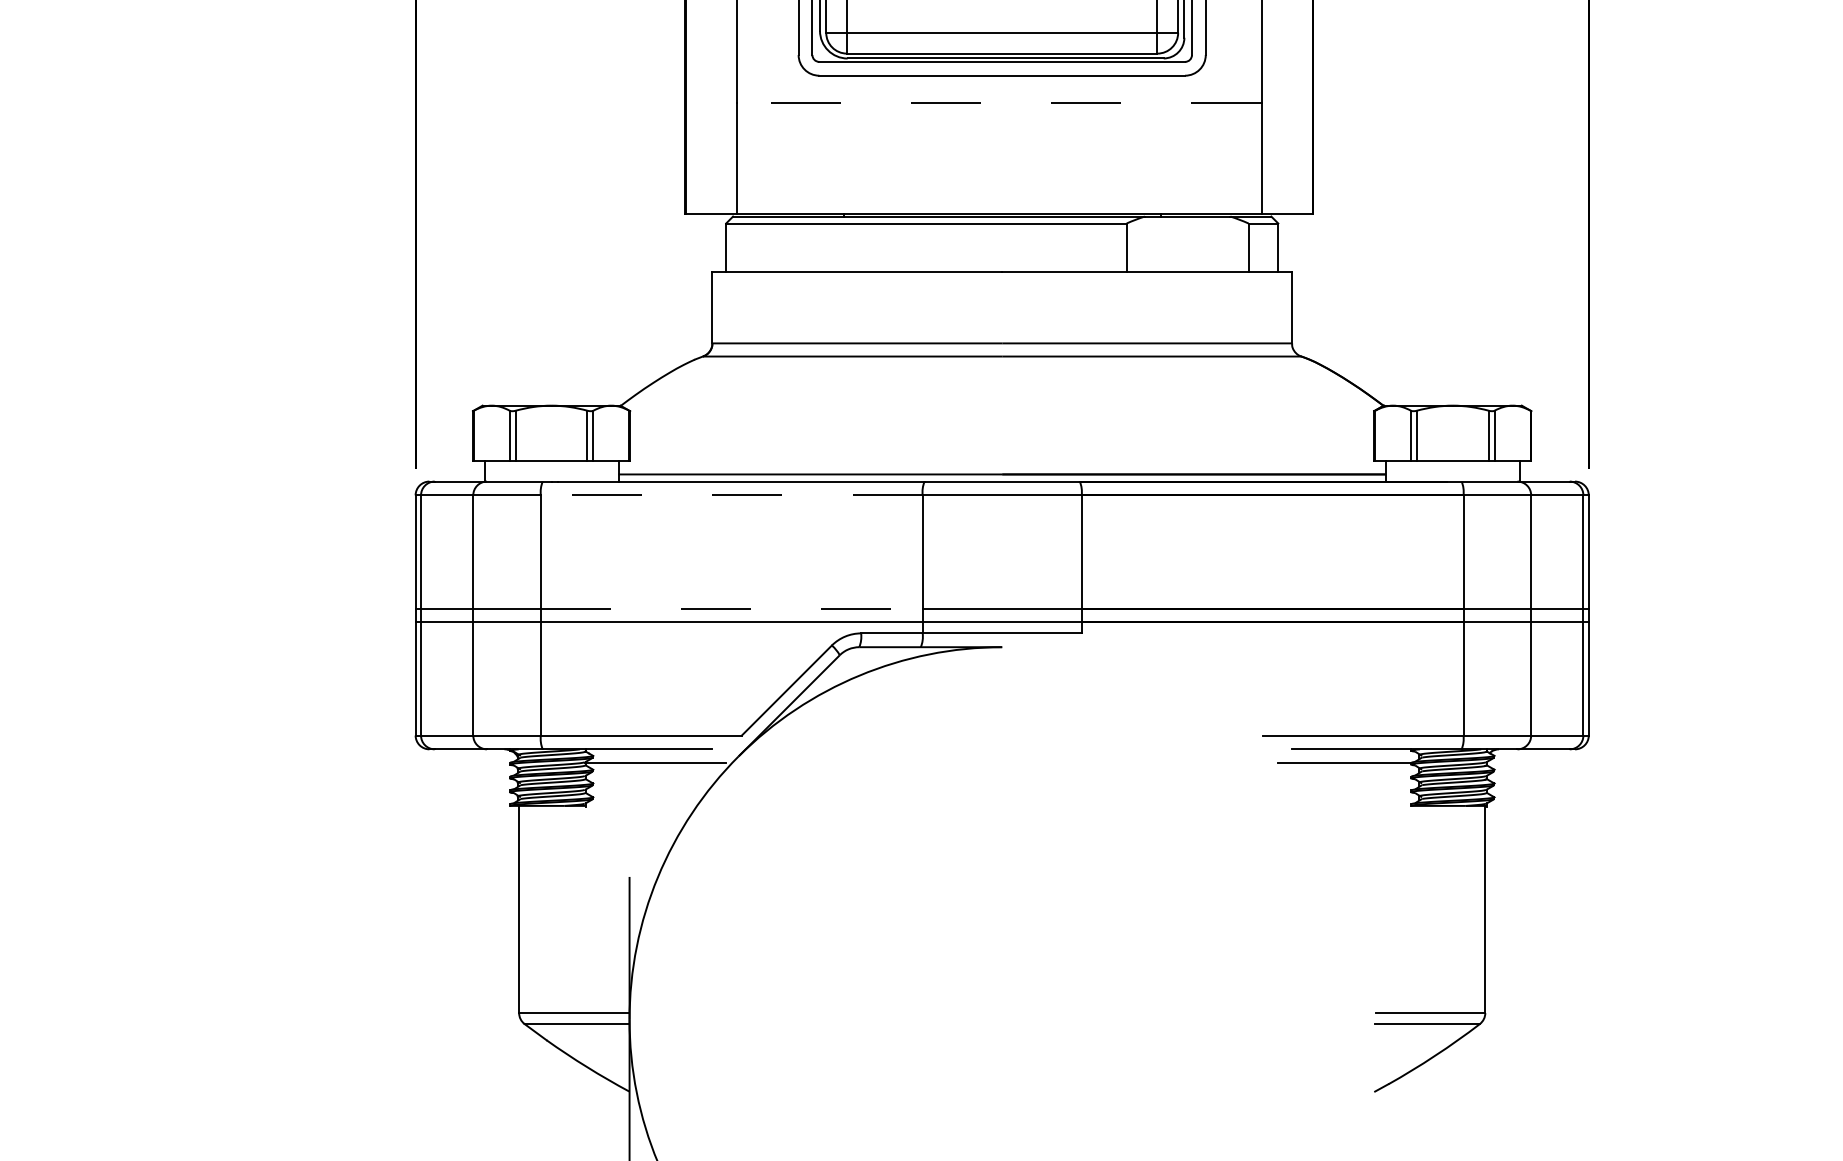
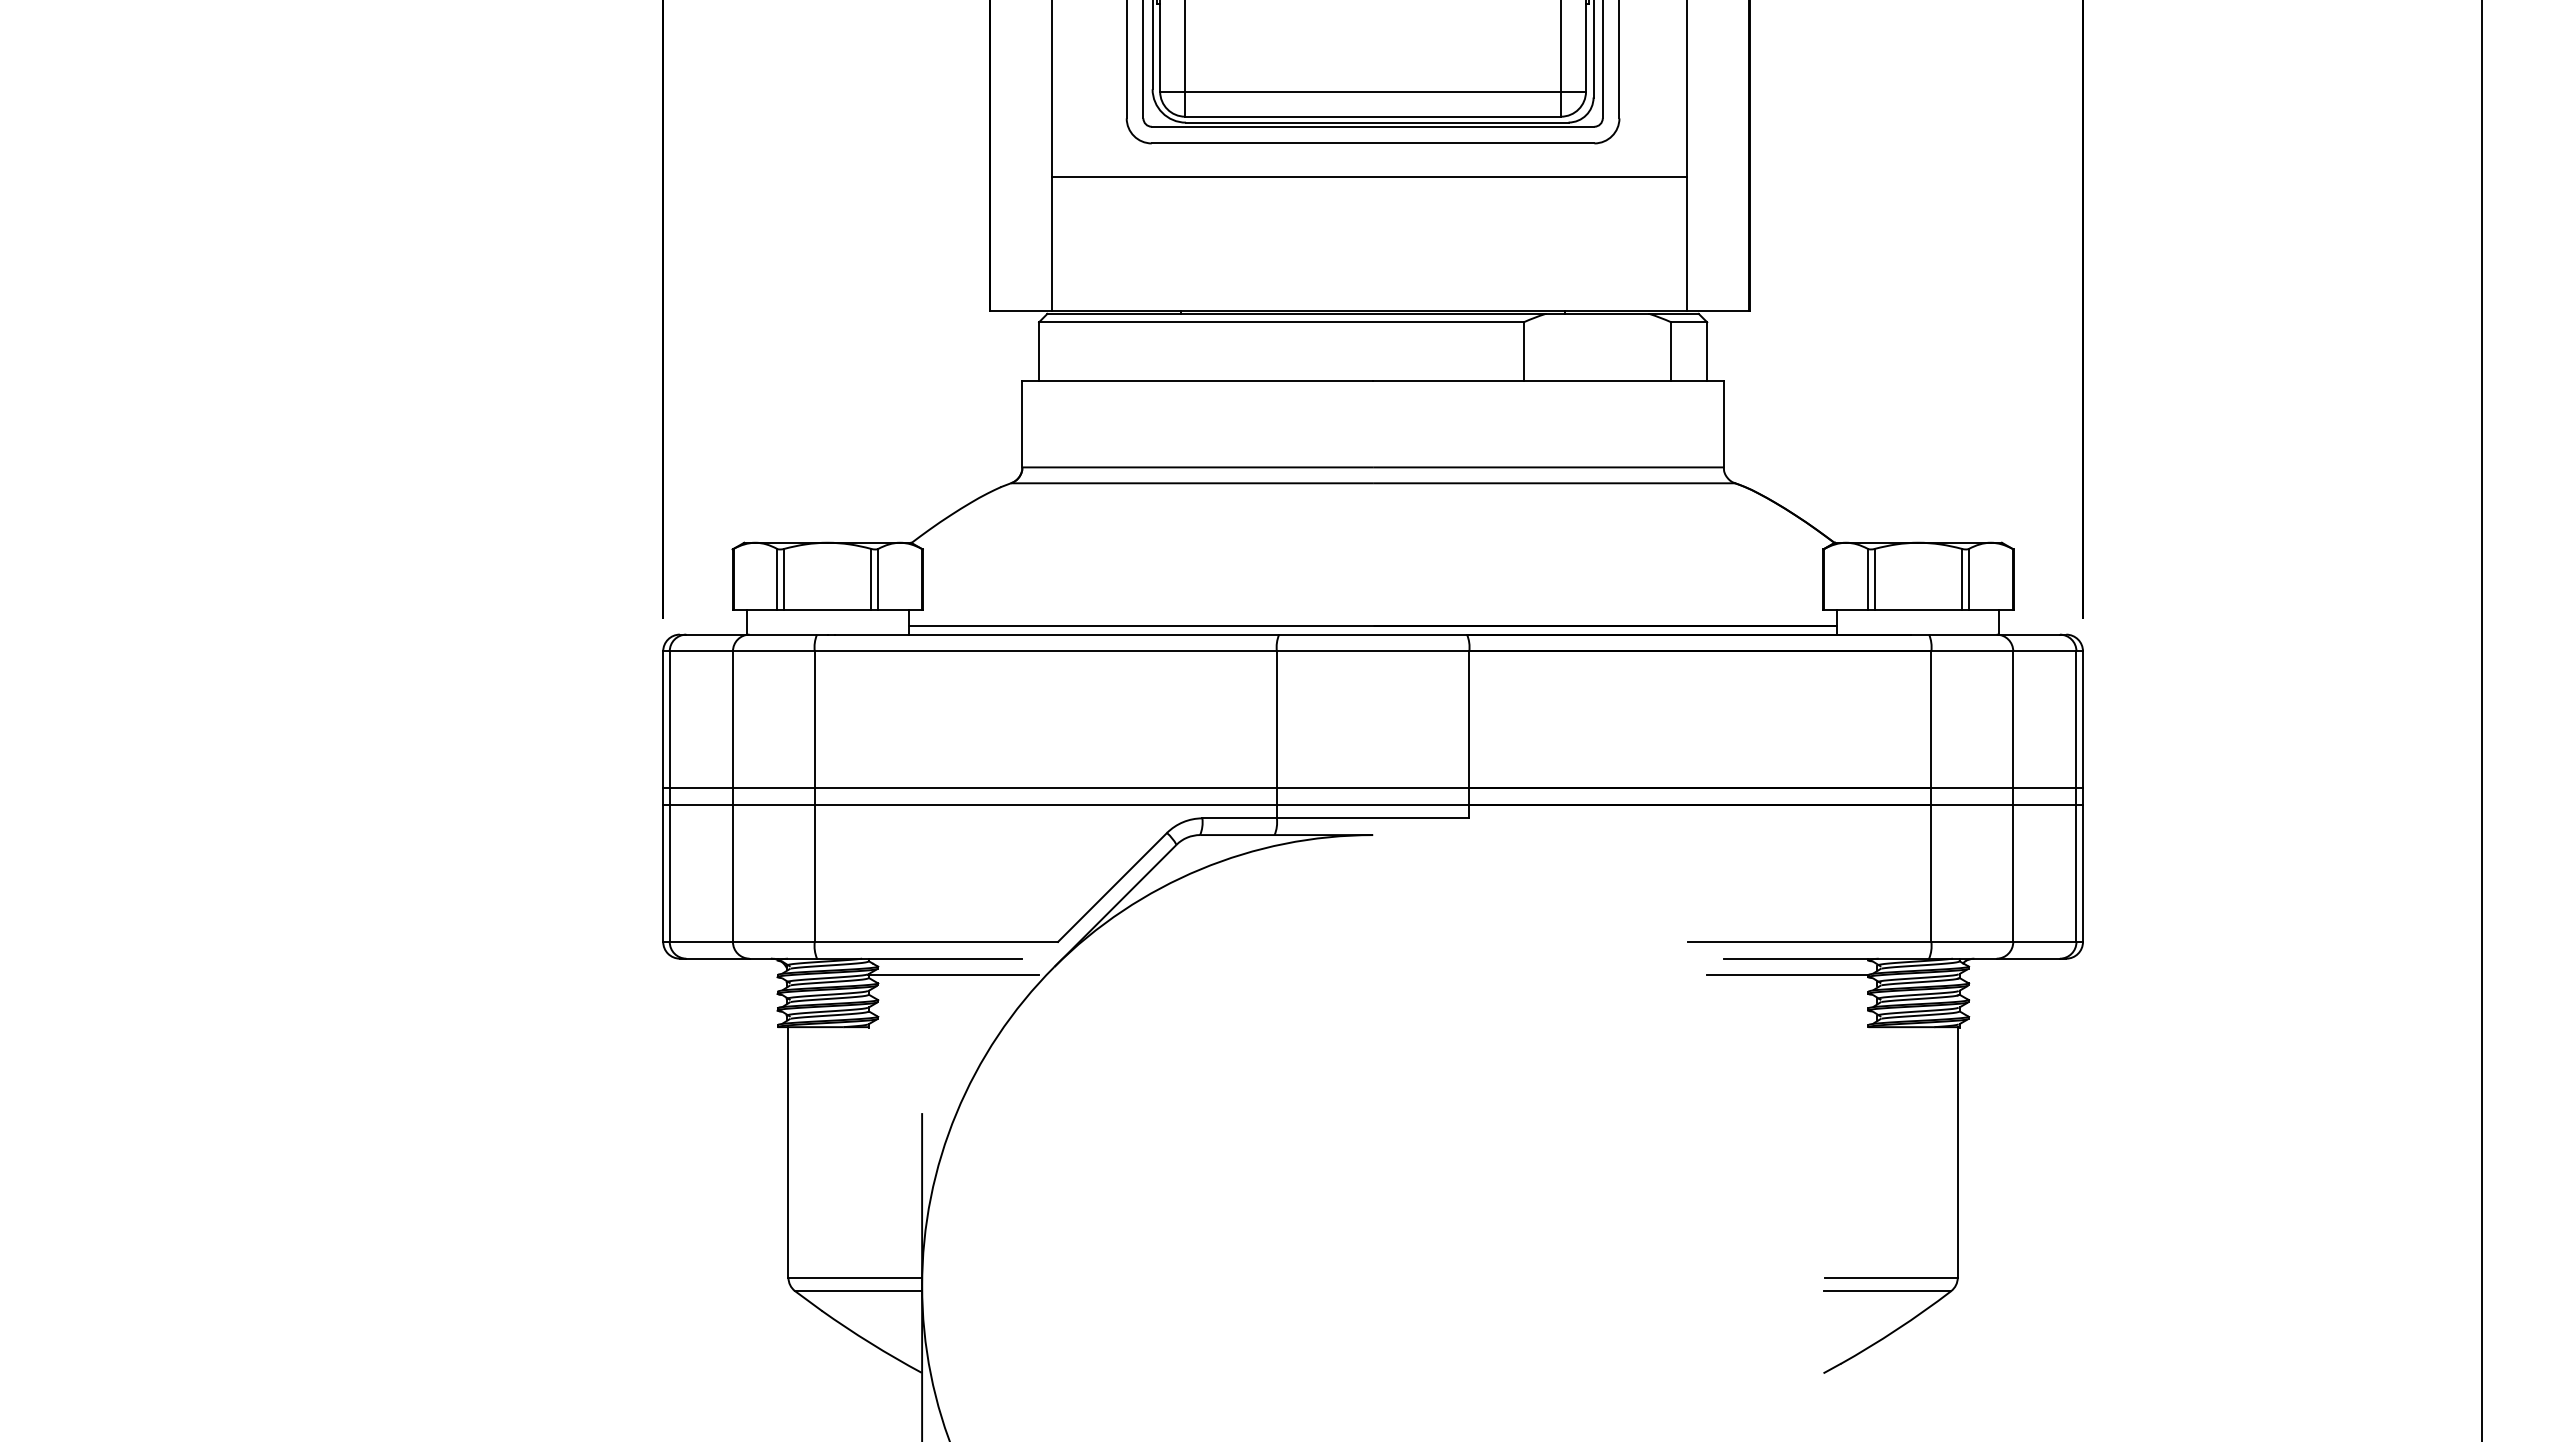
line: (999, 103) -> (1369, 176), dashed -> solid
line: (731, 495) -> (1045, 651), dashed -> solid
line: (732, 608) -> (1046, 788), dashed -> solid

